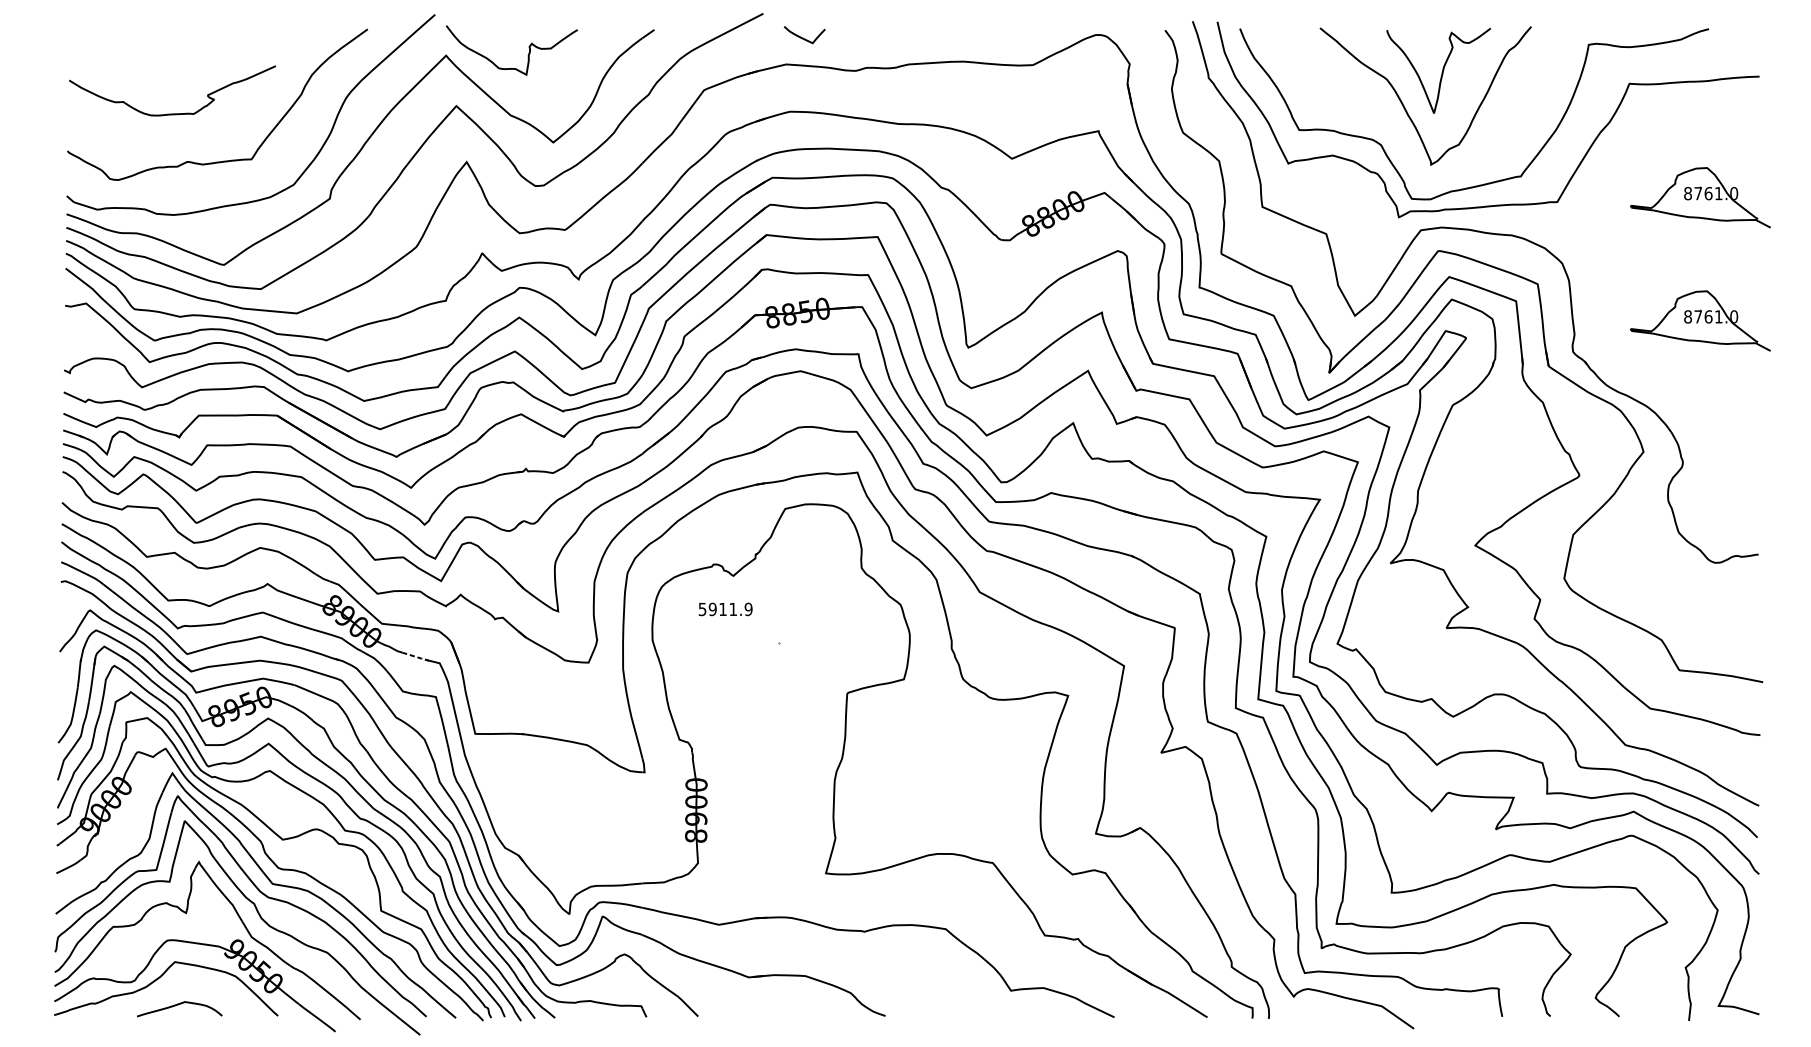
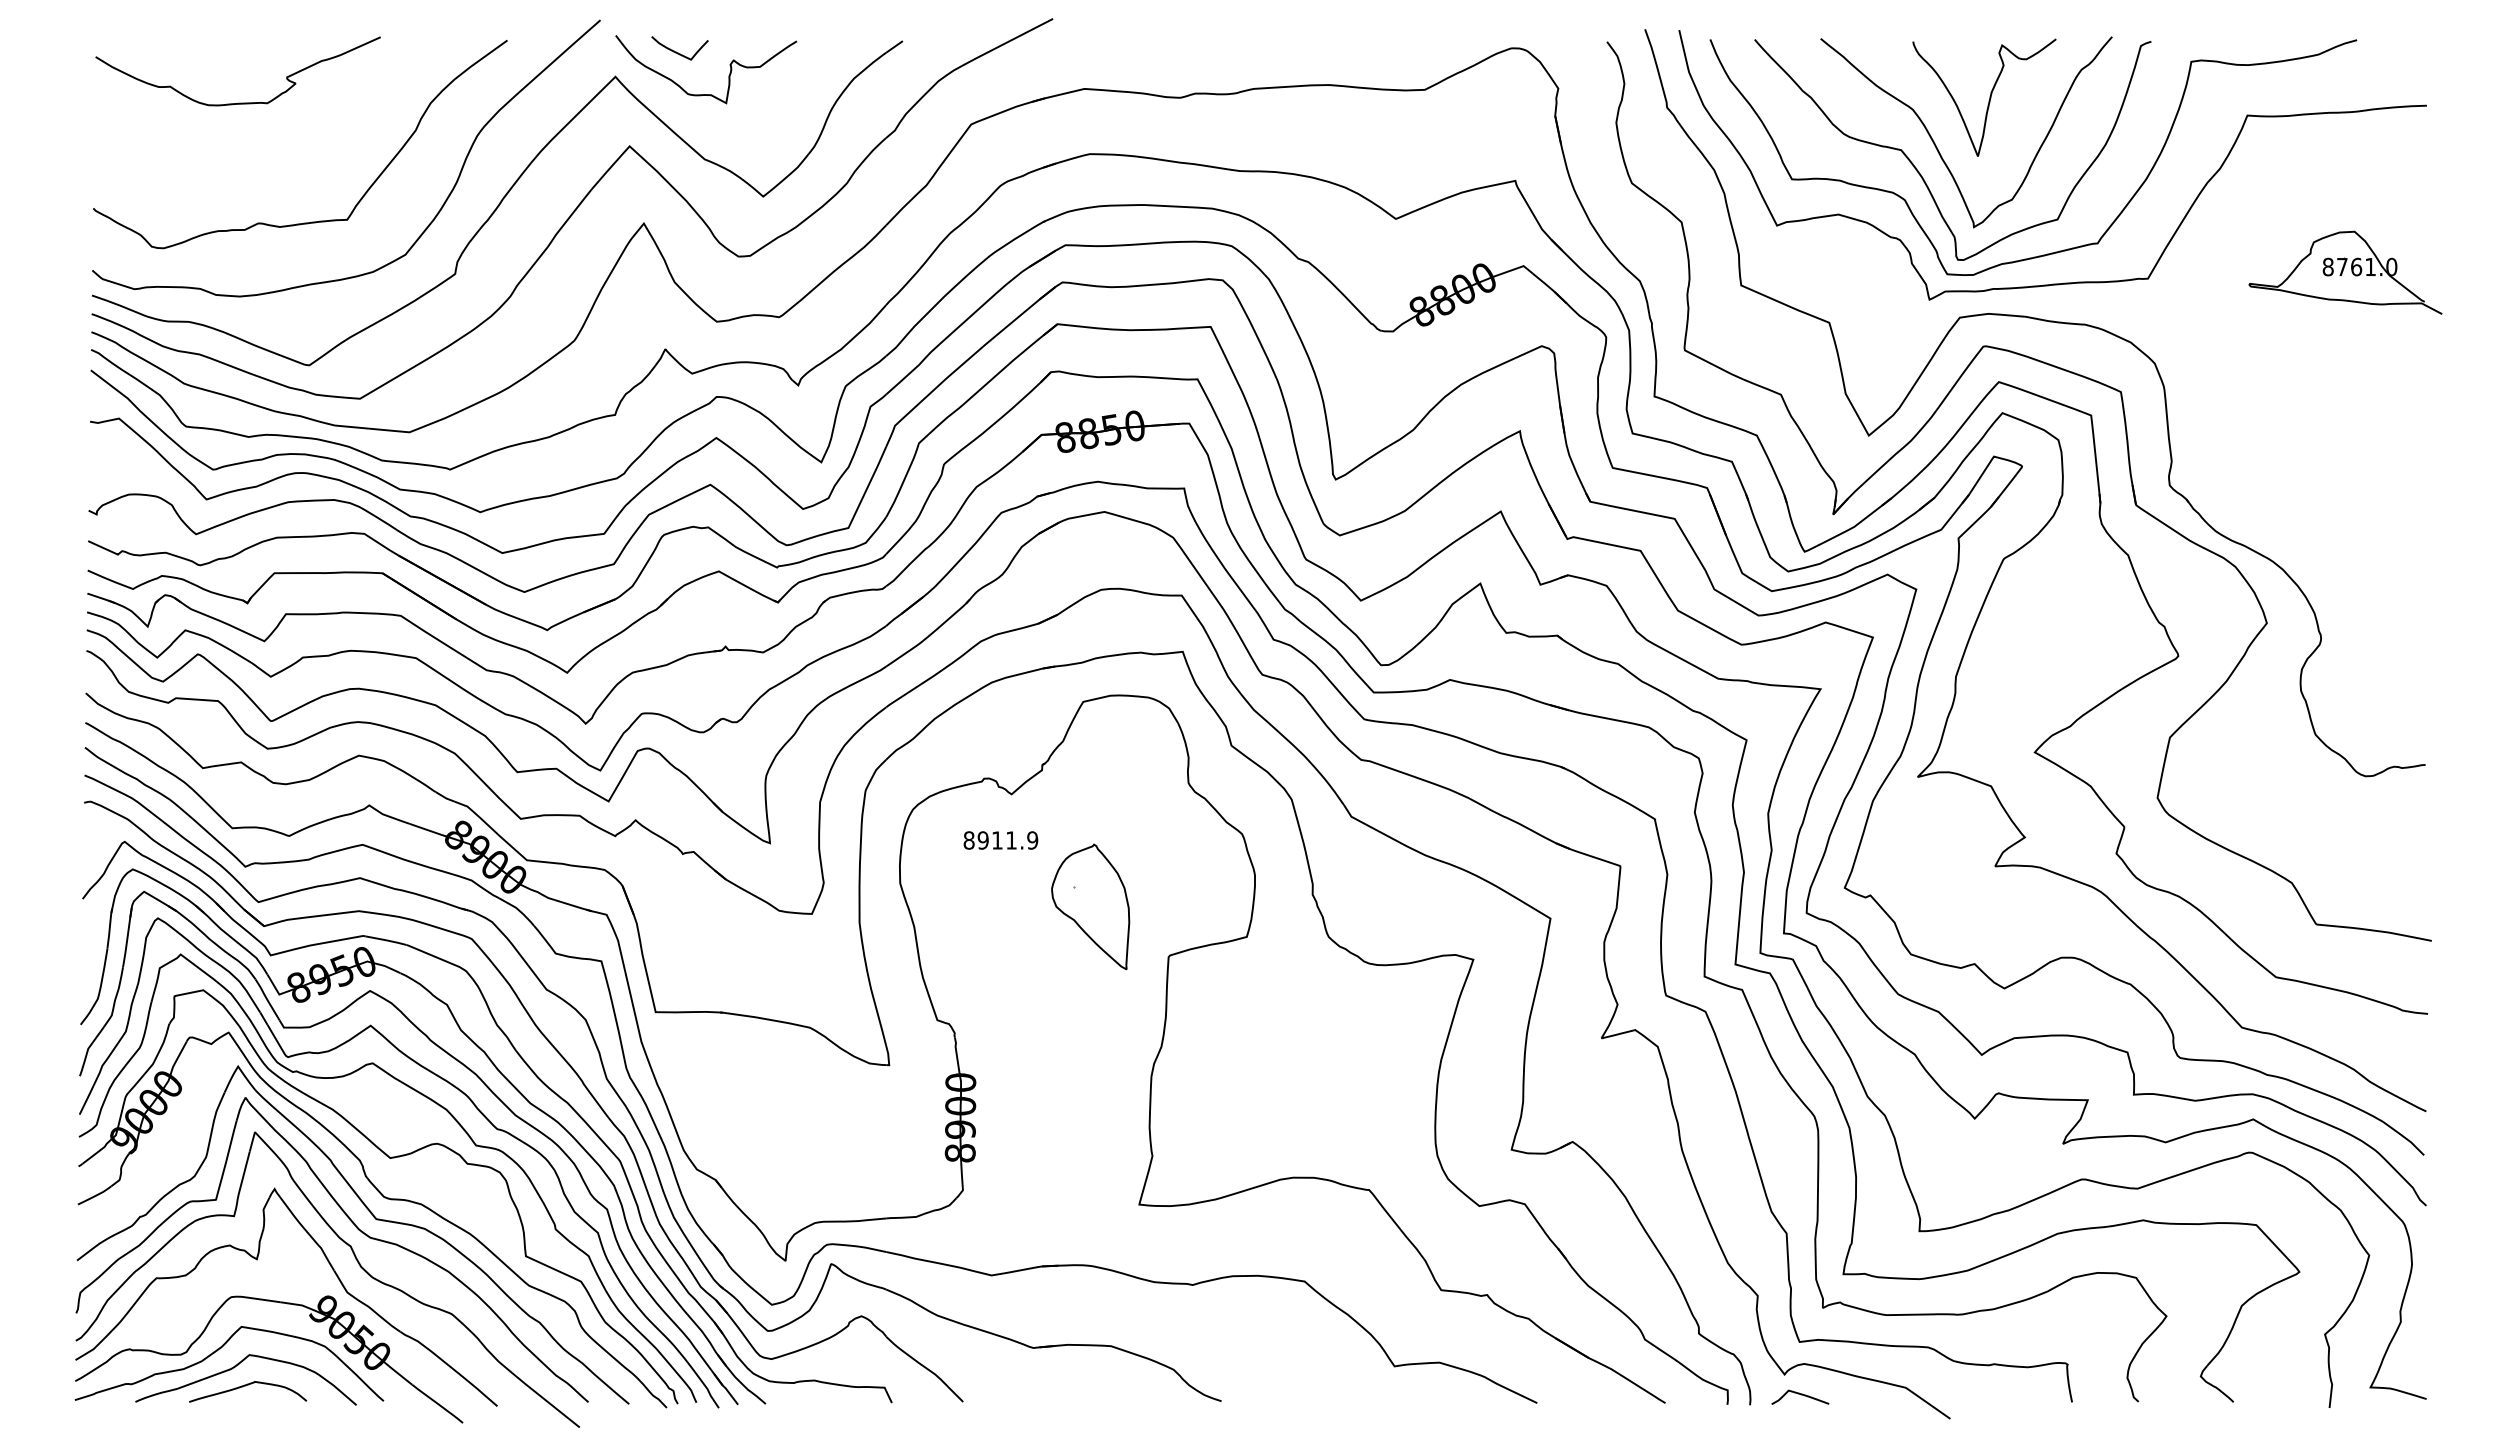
curve: (803, 38) -> (678, 52), moved
curve: (172, 113) -> (238, 102), moved
curve: (1391, 124) -> (1919, 171), added
part: (1700, 320) -> (2345, 442), removed
text: (702, 609) -> (968, 840), 5911.9 -> 8911.9
line: (416, 657) -> (574, 906), dashed -> solid
part: (790, 657) -> (1090, 906), added
curve: (169, 992) -> (234, 1368), added
curve: (1306, 1011) -> (1801, 1395), added

